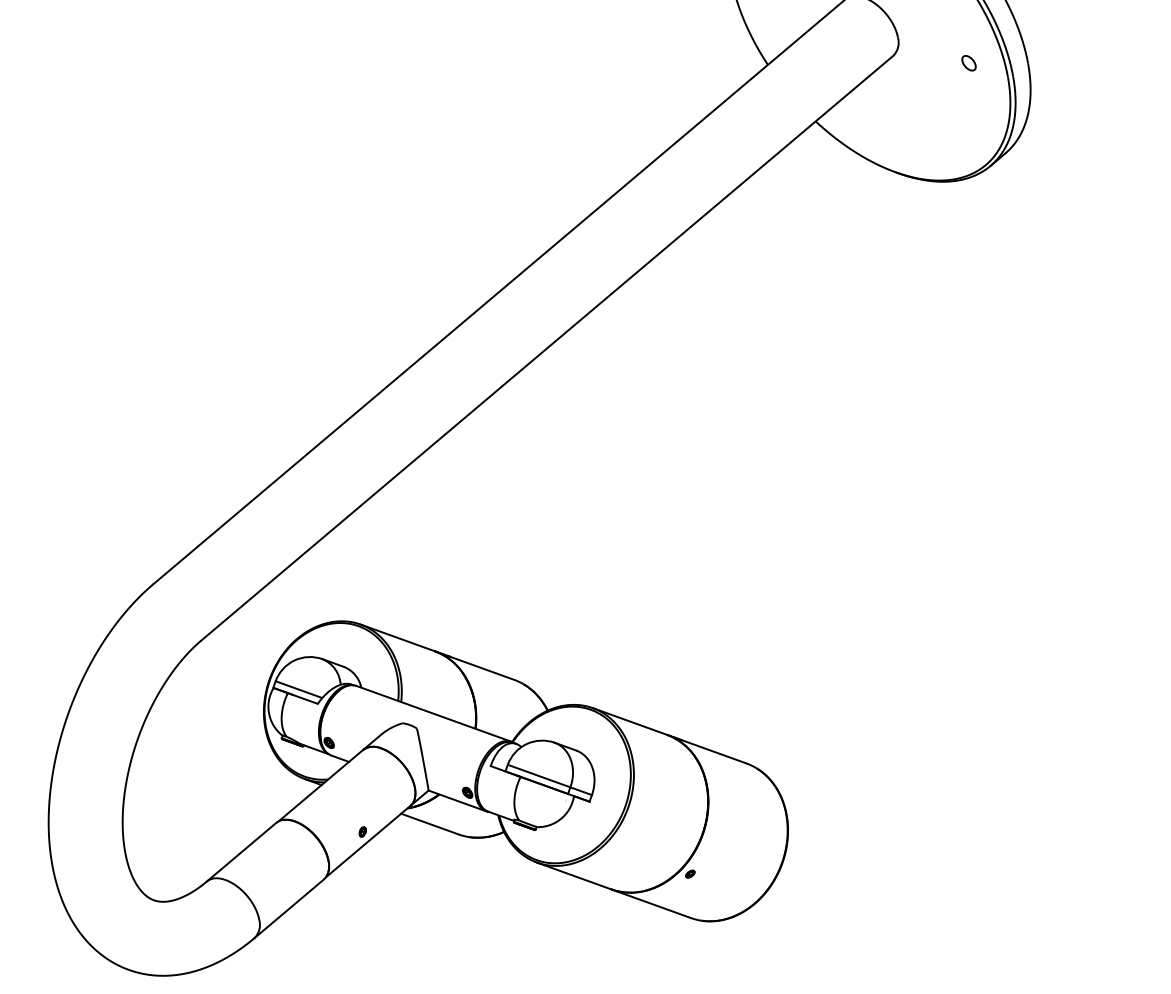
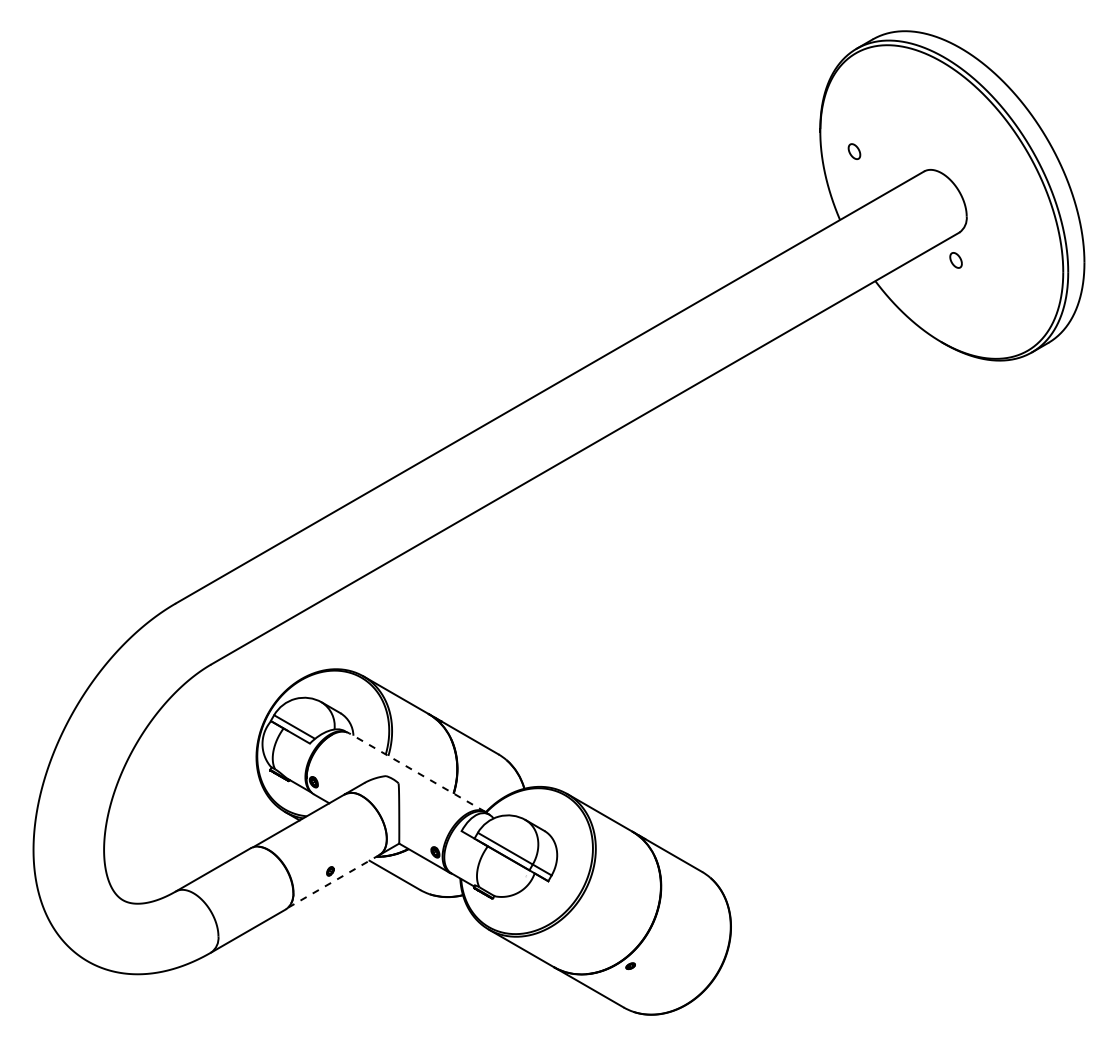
part: (968, 63) -> (955, 260), moved
line: (434, 713) -> (417, 772), solid -> dashed
line: (367, 841) -> (333, 881), solid -> dashed

